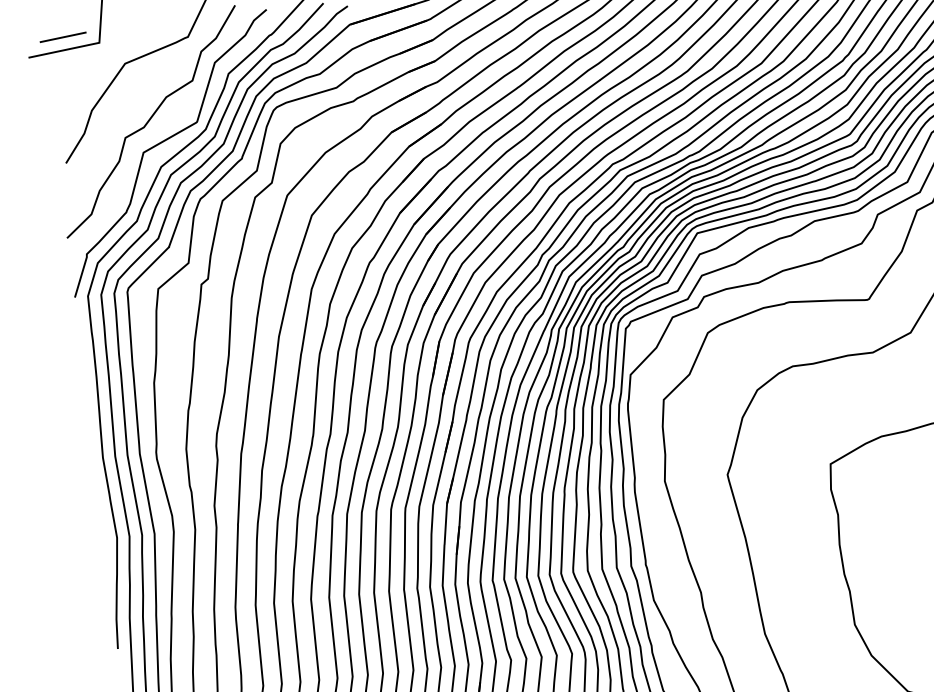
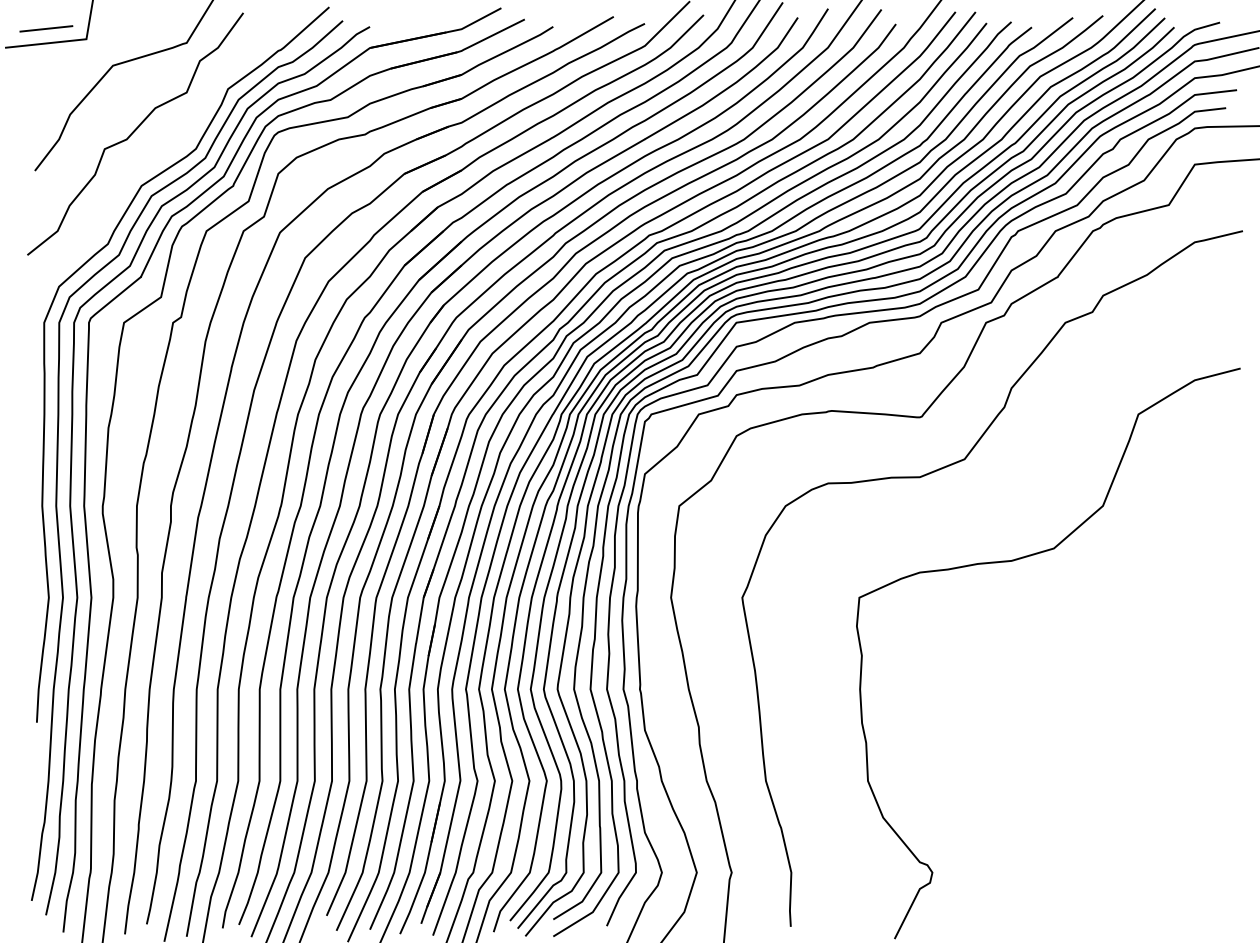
curve: (163, 142) -> (147, 158), removed

